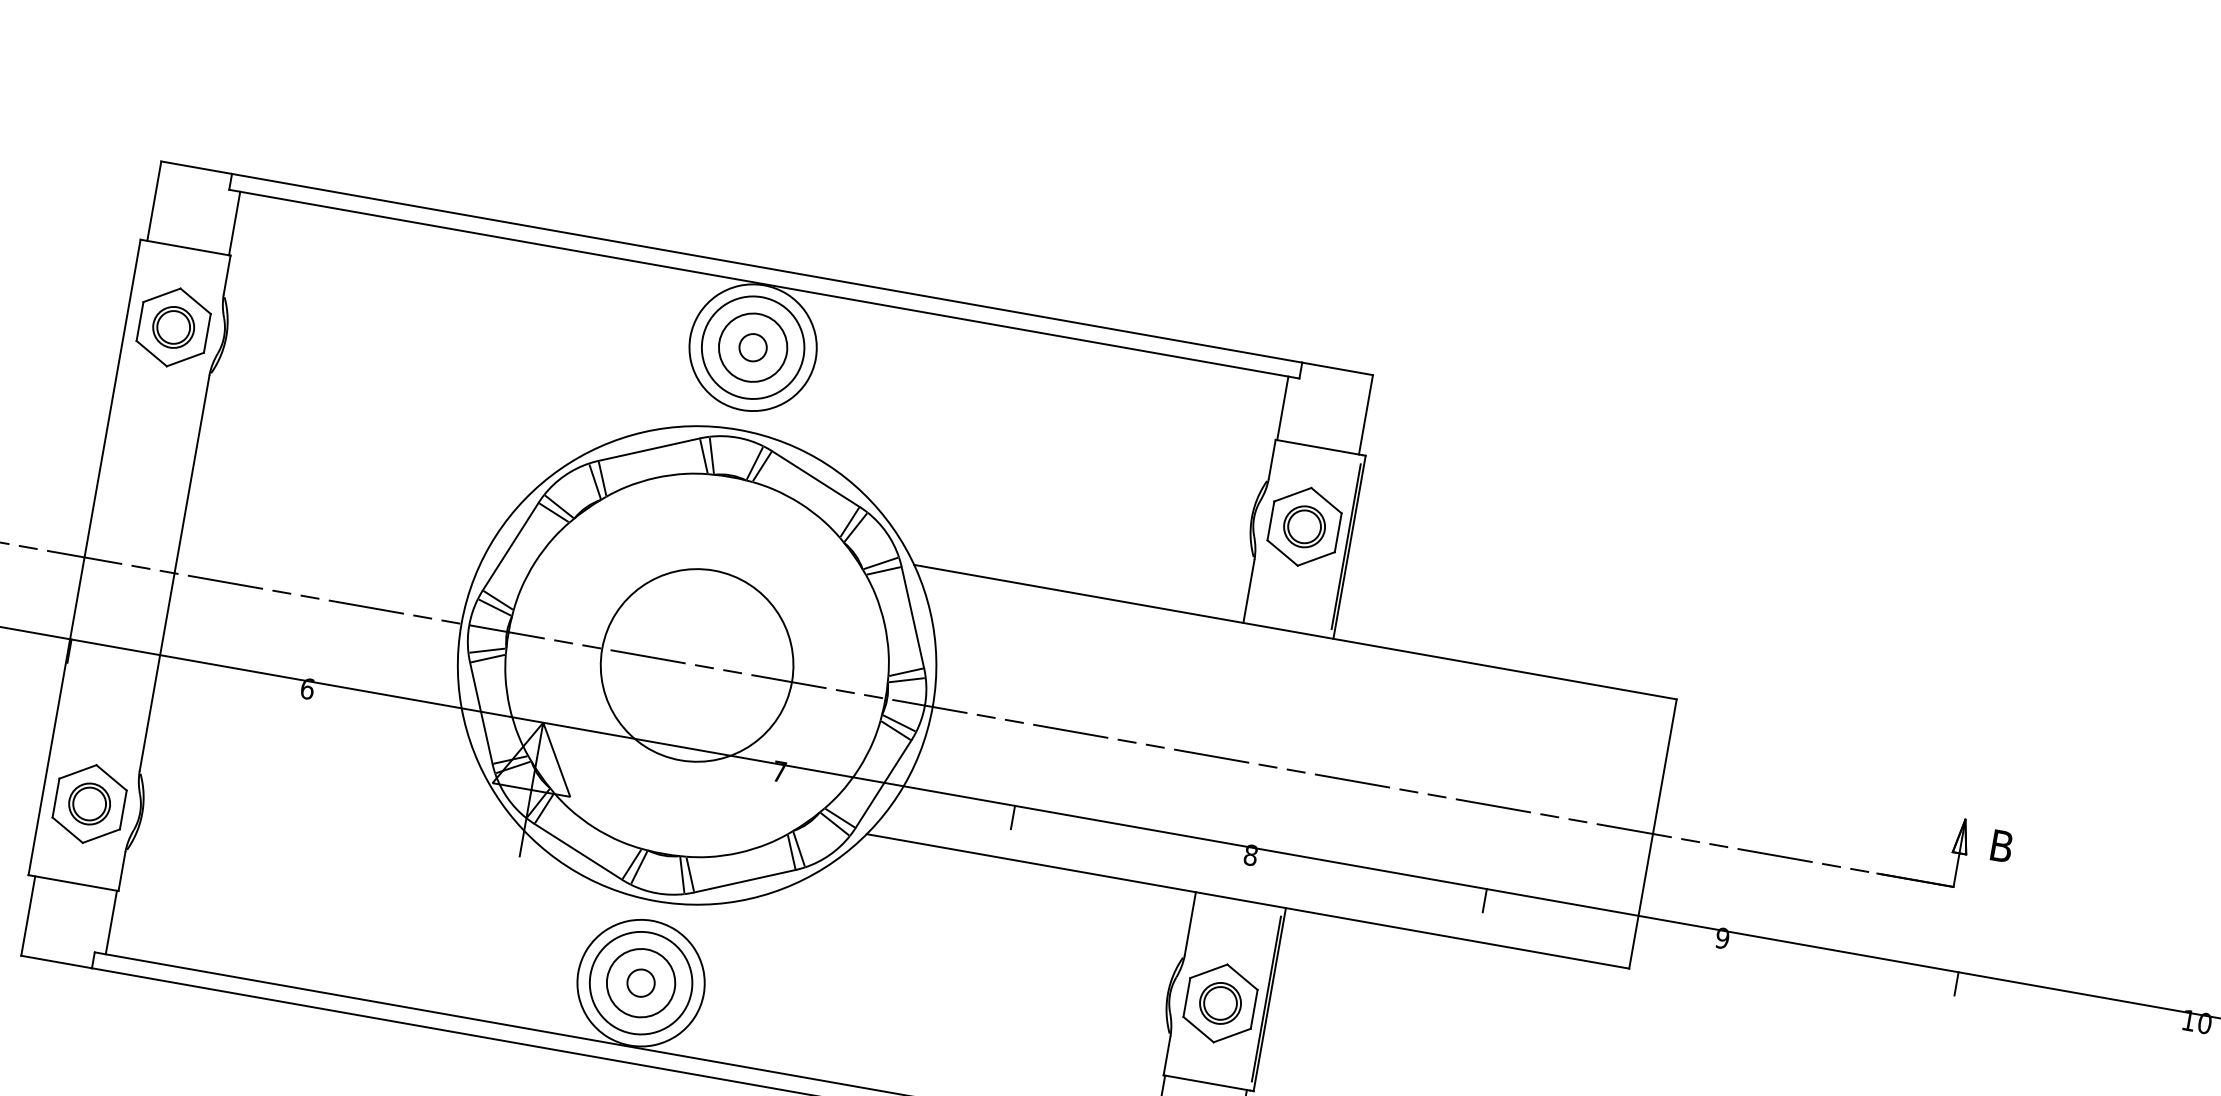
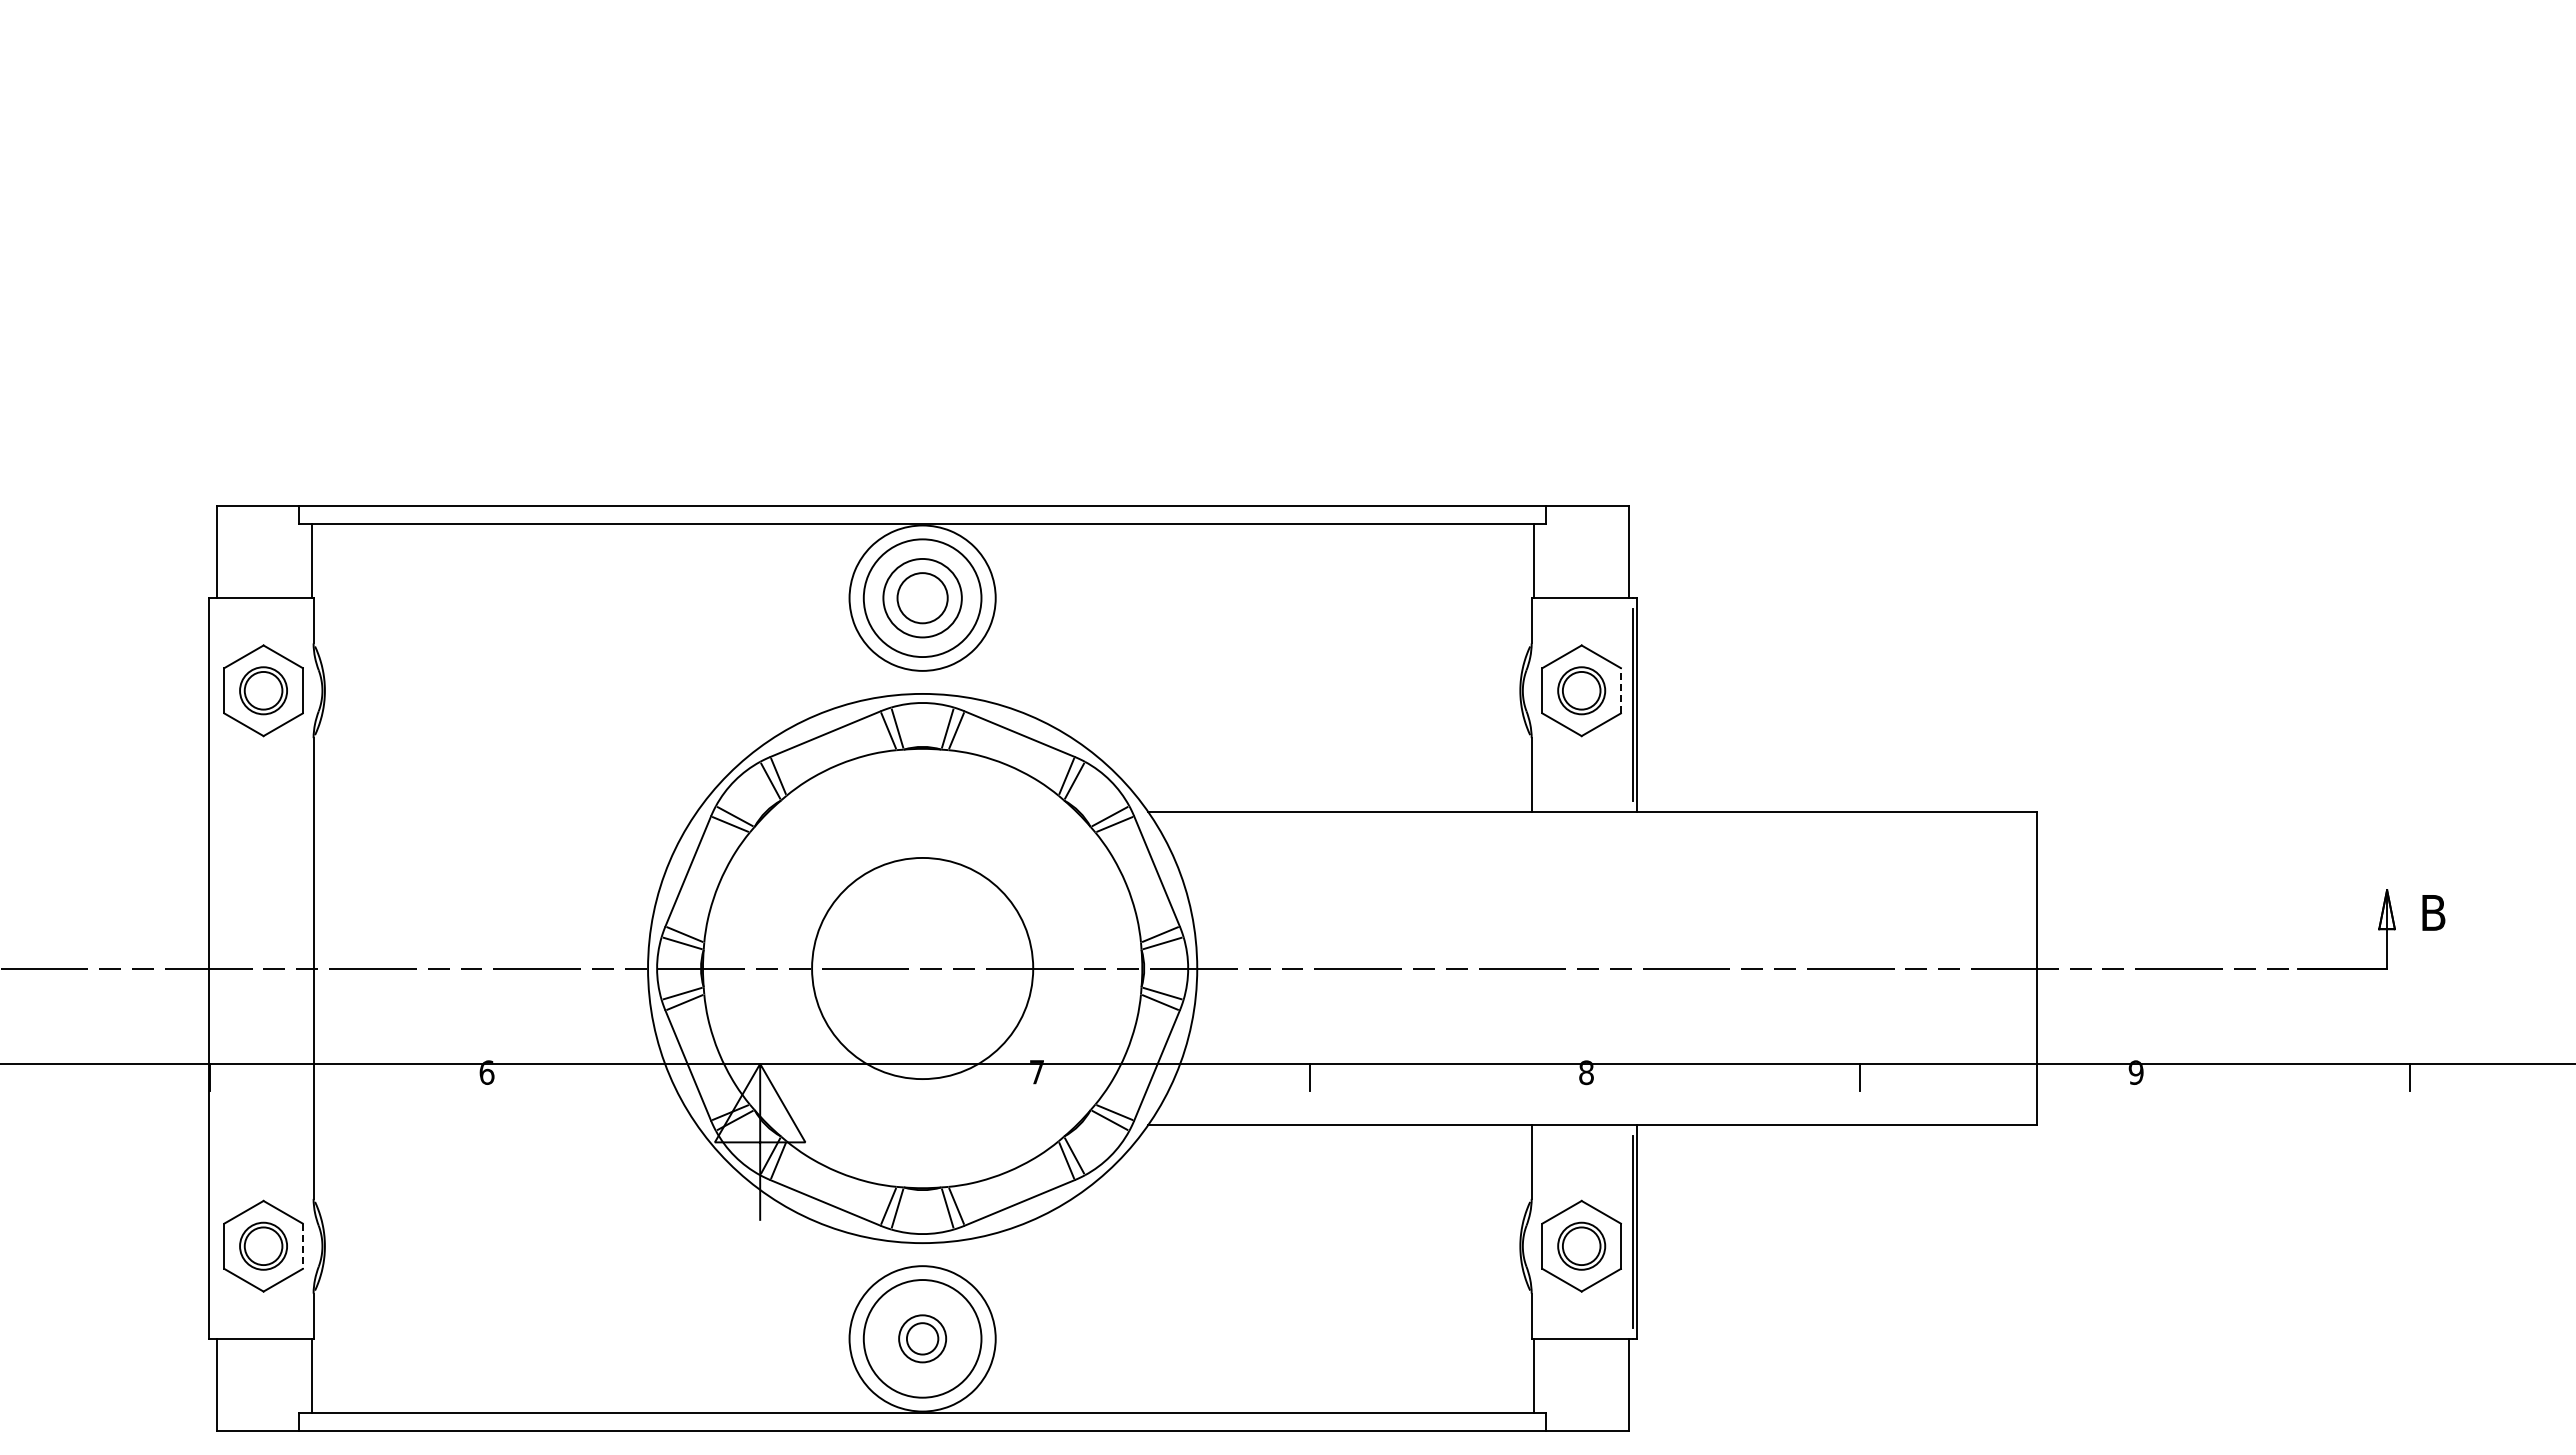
circle: (753, 347) -> (922, 597), size x1.6
line: (1337, 532) -> (1620, 690), solid -> dashed
line: (123, 810) -> (302, 1246), solid -> dashed
circle: (641, 982) -> (922, 1338), size x0.6

